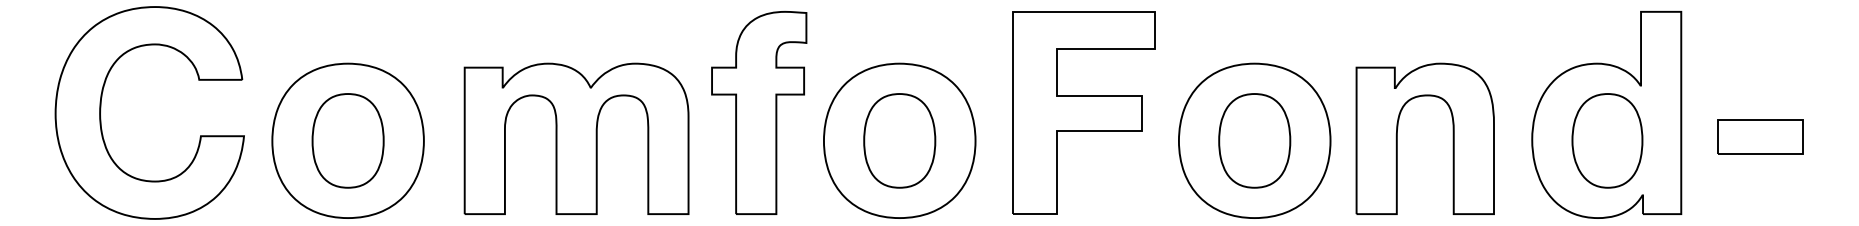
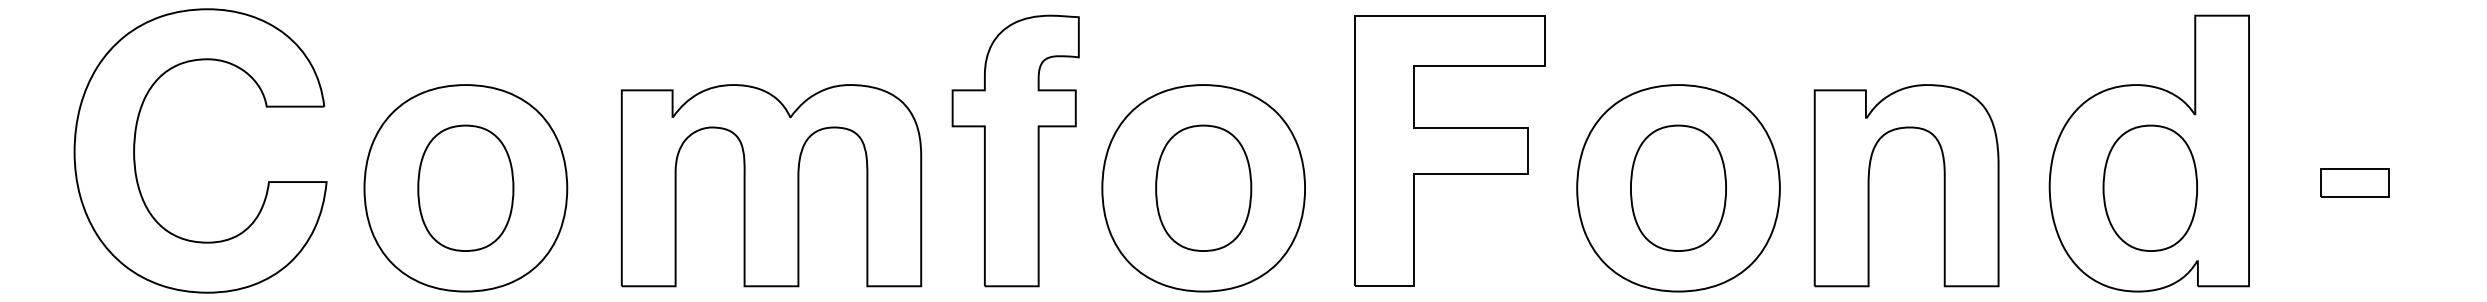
part: (1760, 136) -> (2354, 182), size x0.6

